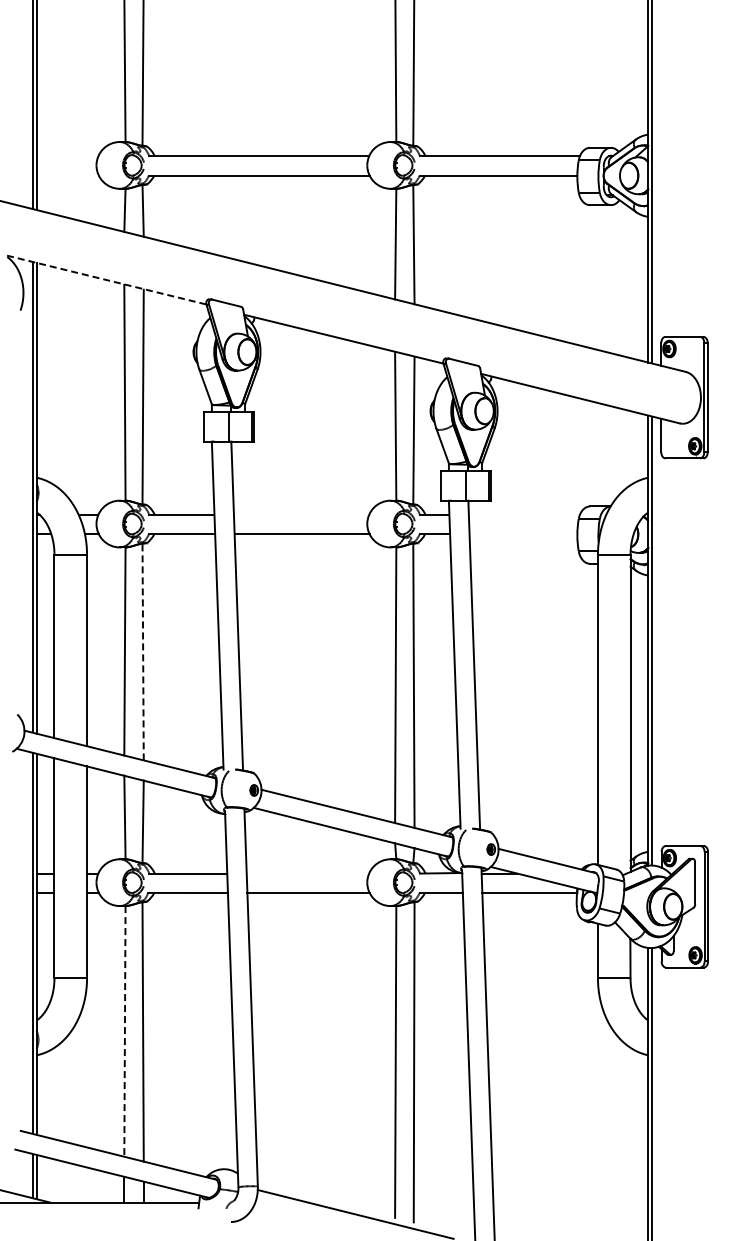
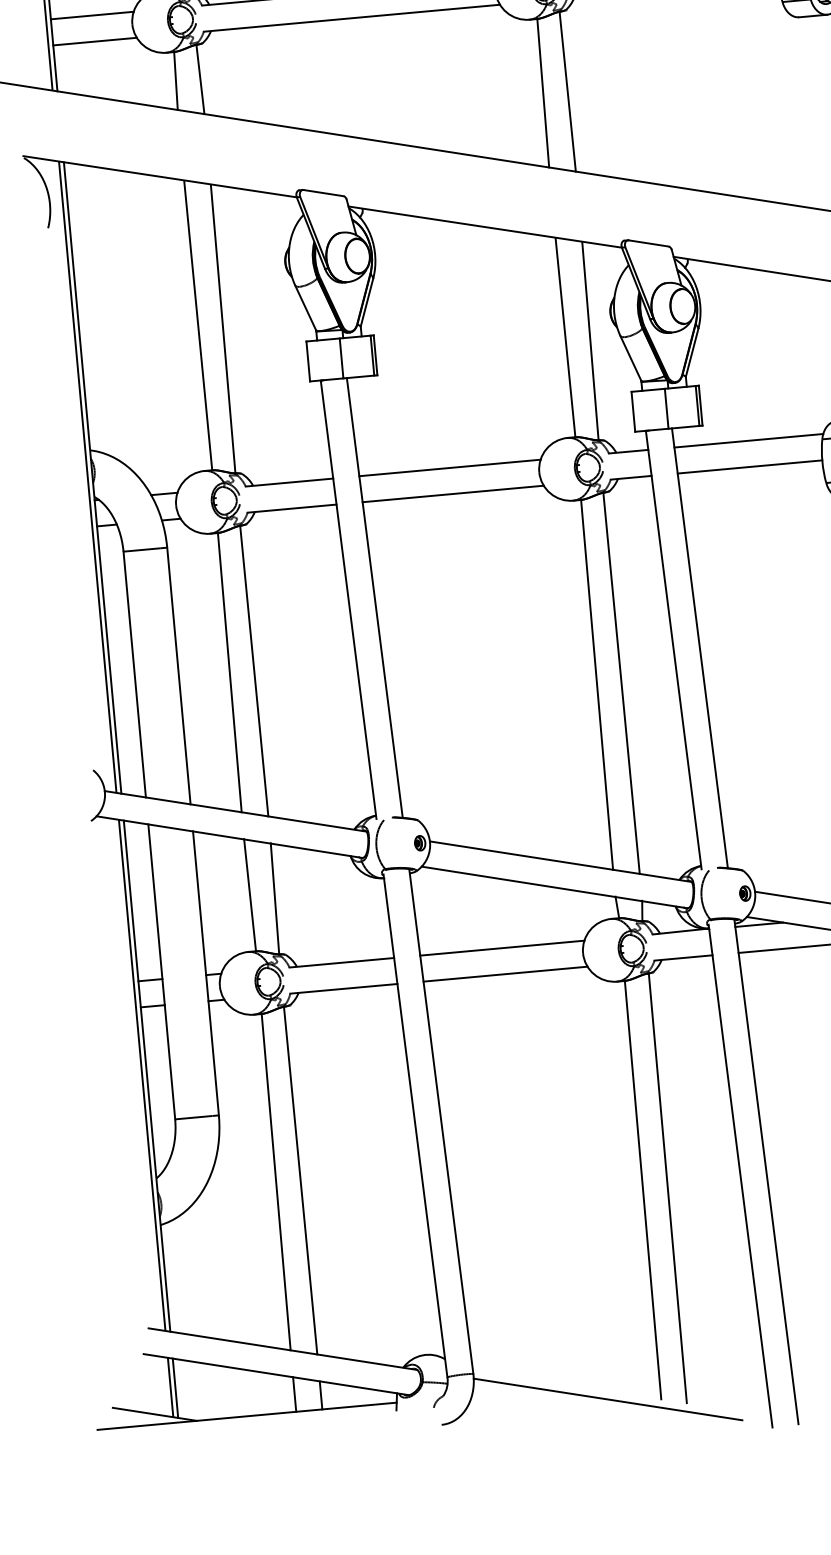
line: (67, 156) -> (92, 15), added
line: (67, 175) -> (94, 41), added
line: (106, 280) -> (159, 177), dashed -> solid
line: (301, 514) -> (449, 467), added
line: (523, 514) -> (747, 440), added
line: (523, 534) -> (750, 467), added
line: (143, 651) -> (254, 670), dashed -> solid
line: (307, 873) -> (501, 948), added
line: (124, 1031) -> (275, 1182), dashed -> solid

